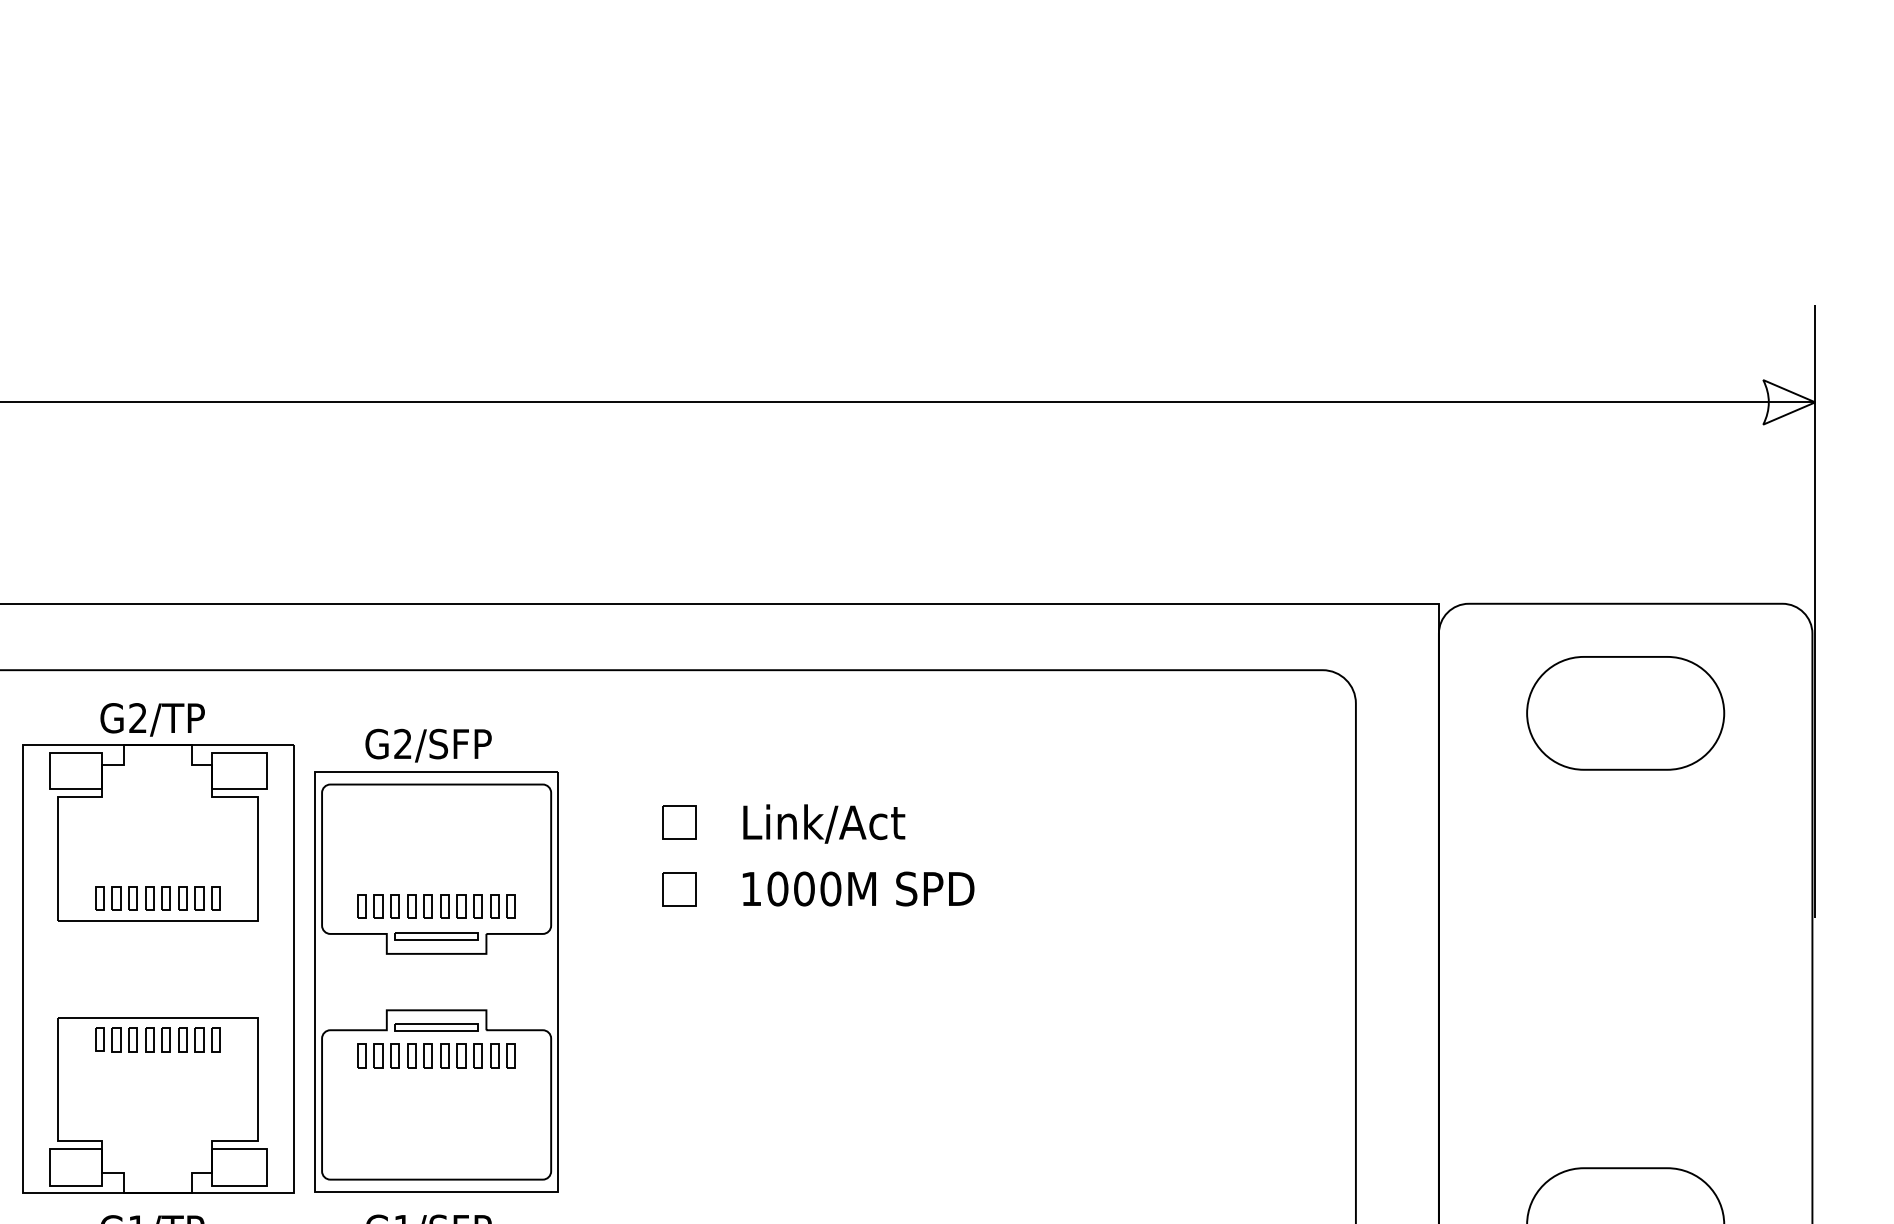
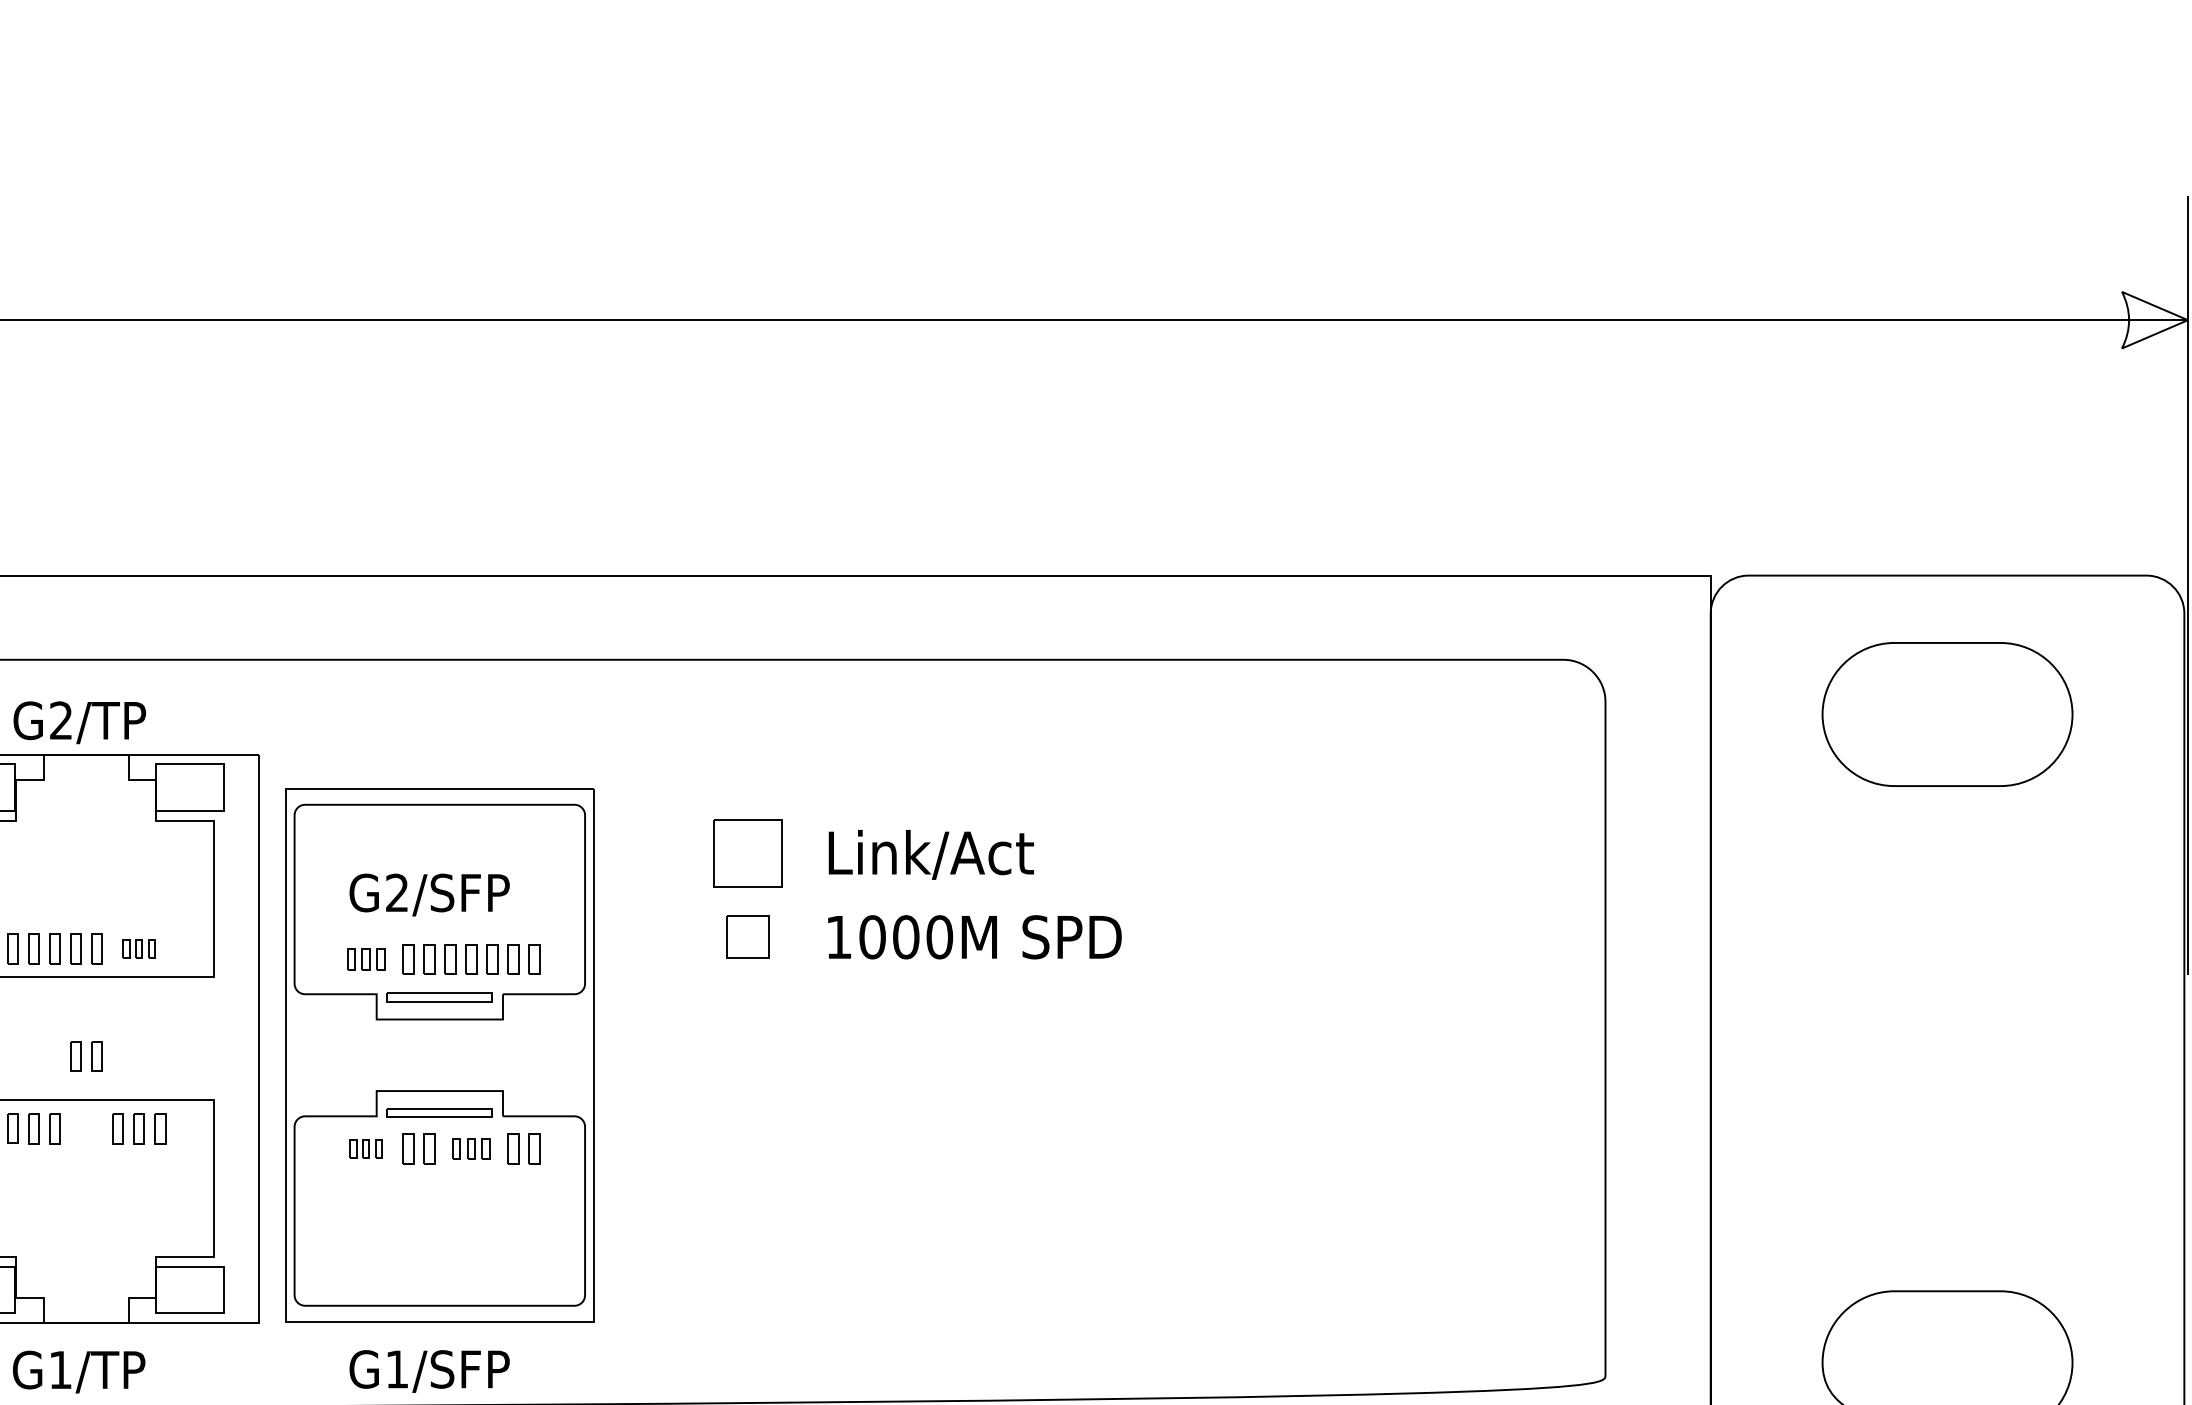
text: (428, 745) -> (429, 894), moved
part: (679, 822) -> (747, 852), size x1.6
part: (199, 898) -> (139, 949), size x0.6
part: (378, 906) -> (366, 959), size x0.7
part: (157, 1039) -> (85, 1055), moved
part: (378, 1055) -> (366, 1148), size x0.6
part: (461, 1055) -> (471, 1148), size x0.7

